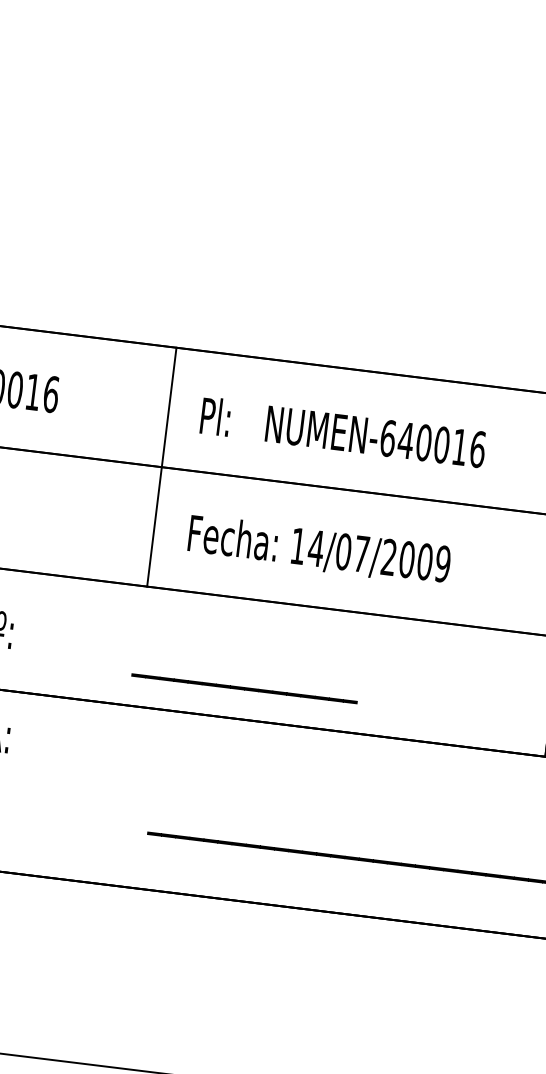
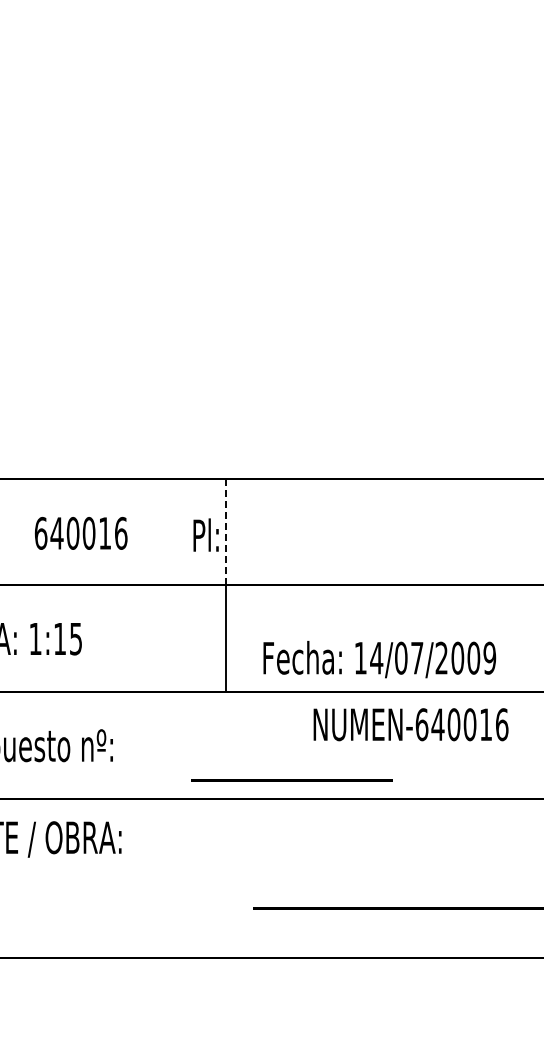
line: (169, 407) -> (226, 532), solid -> dashed
text: (215, 415) -> (205, 534), moved
text: (375, 436) -> (410, 724), moved
text: (319, 550) -> (379, 659), moved
text: (244, 688) -> (291, 780), moved

